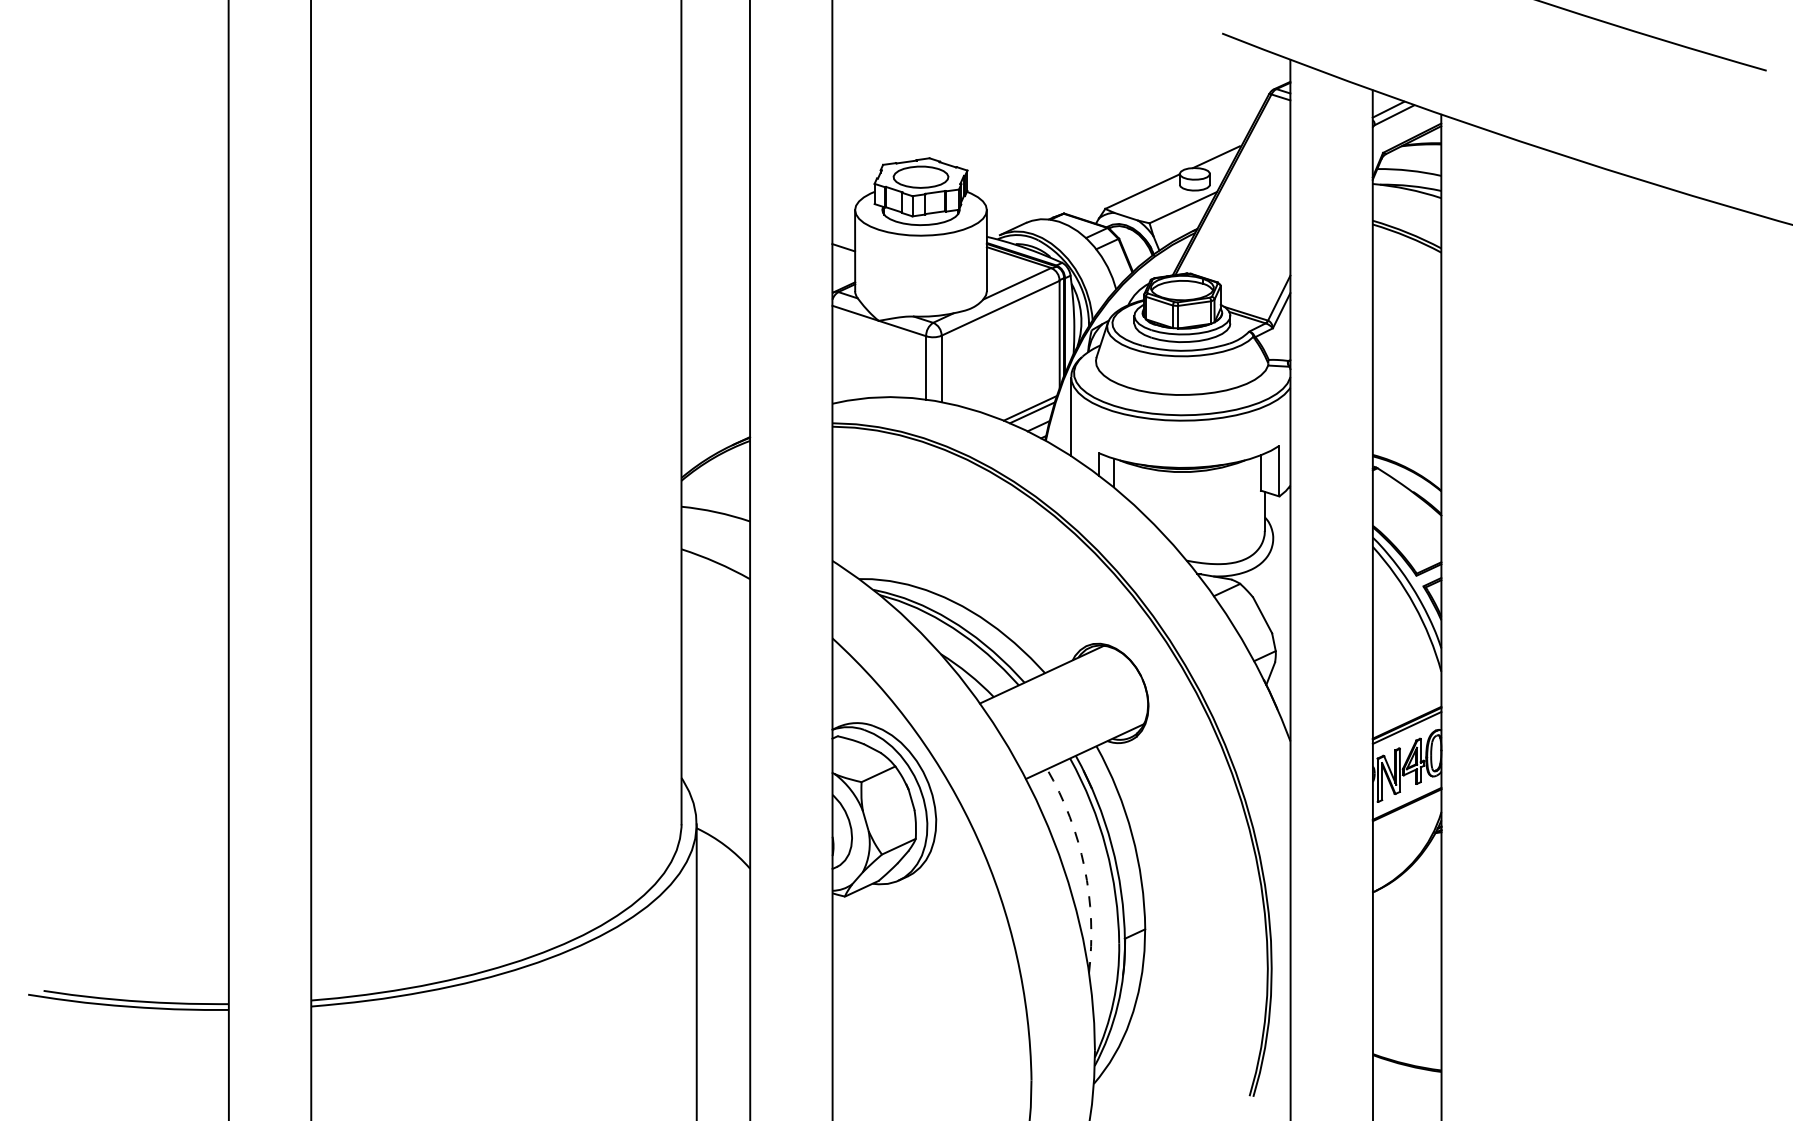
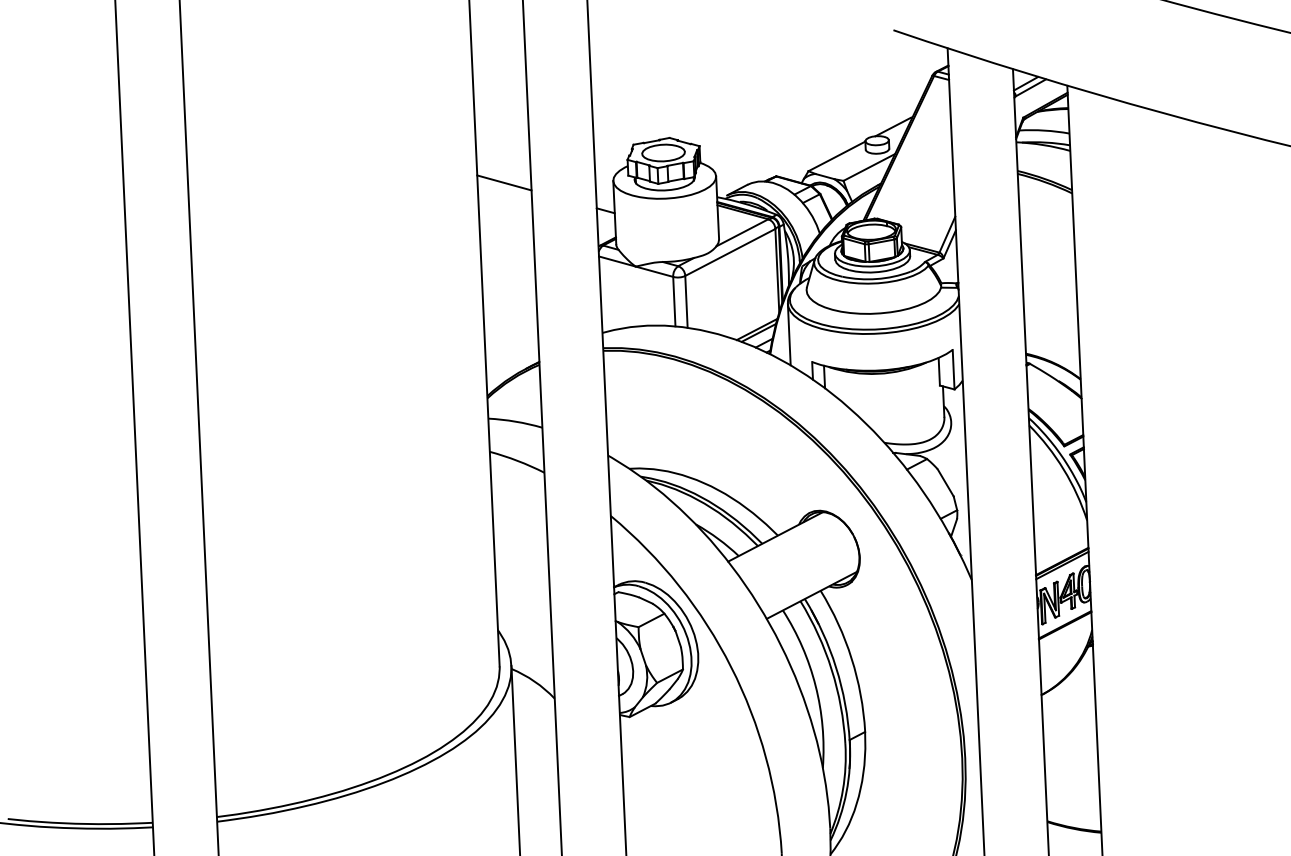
line: (715, 206) -> (504, 183), added
arc: (1084, 867) -> (815, 685), dashed -> solid

